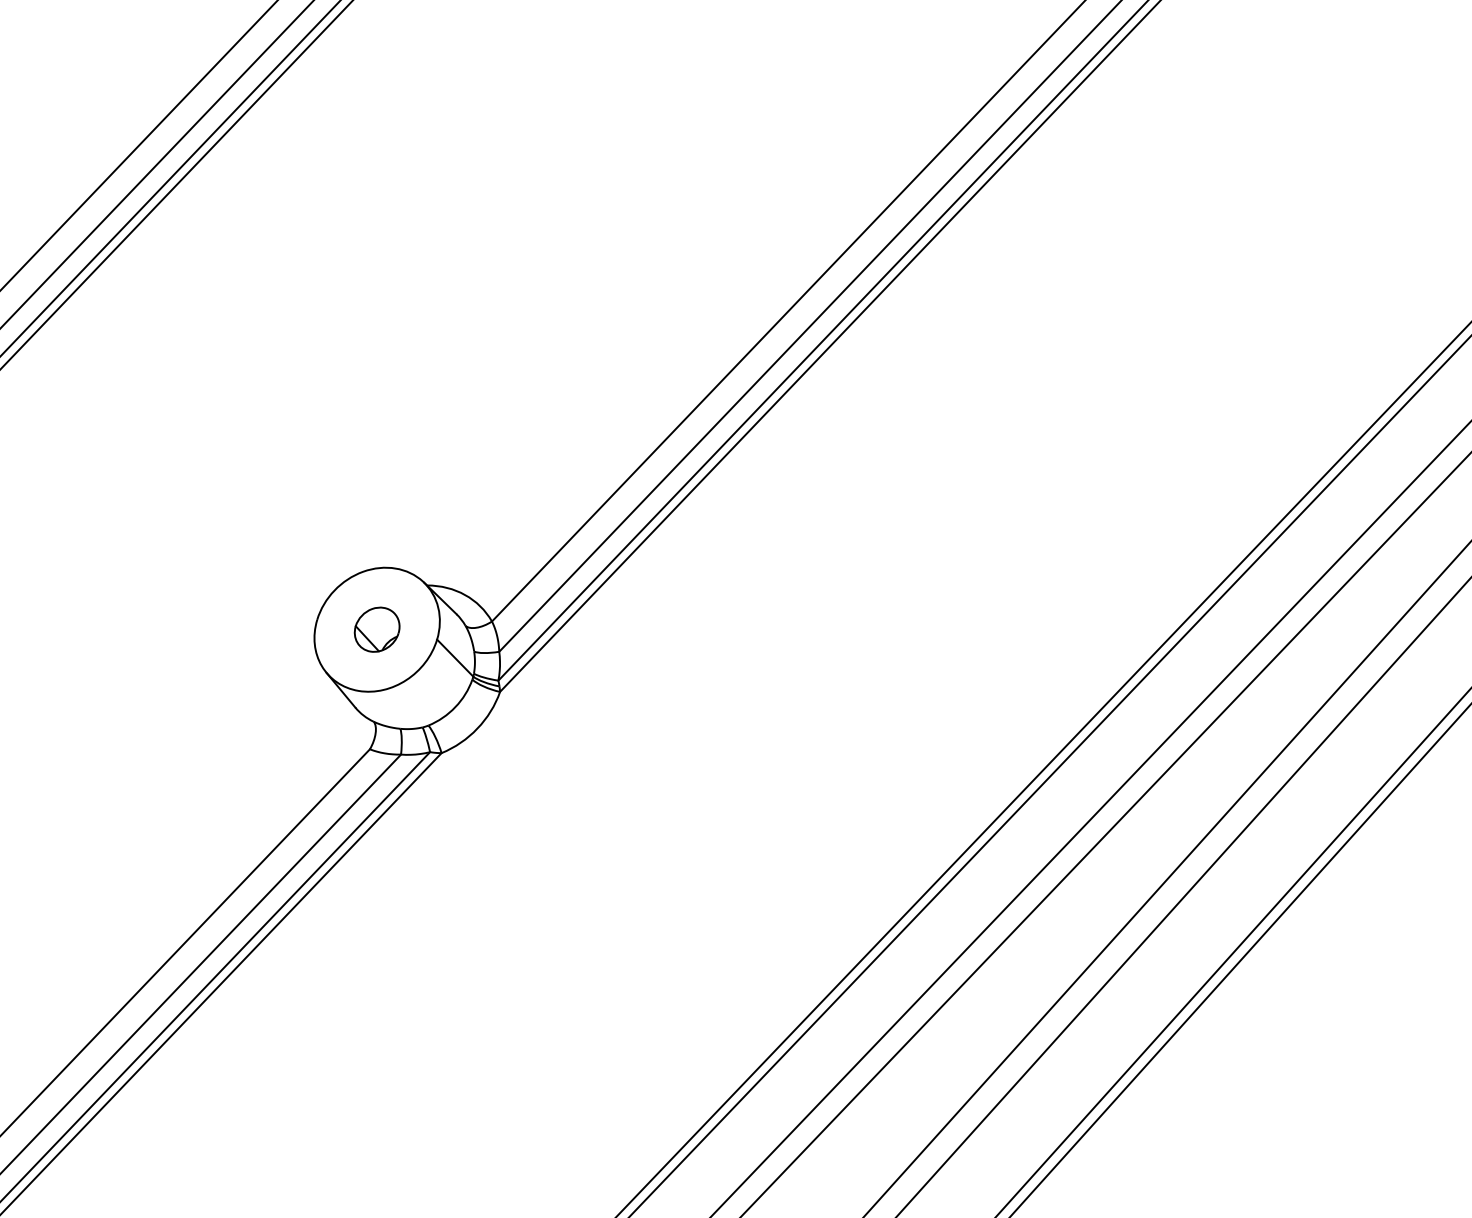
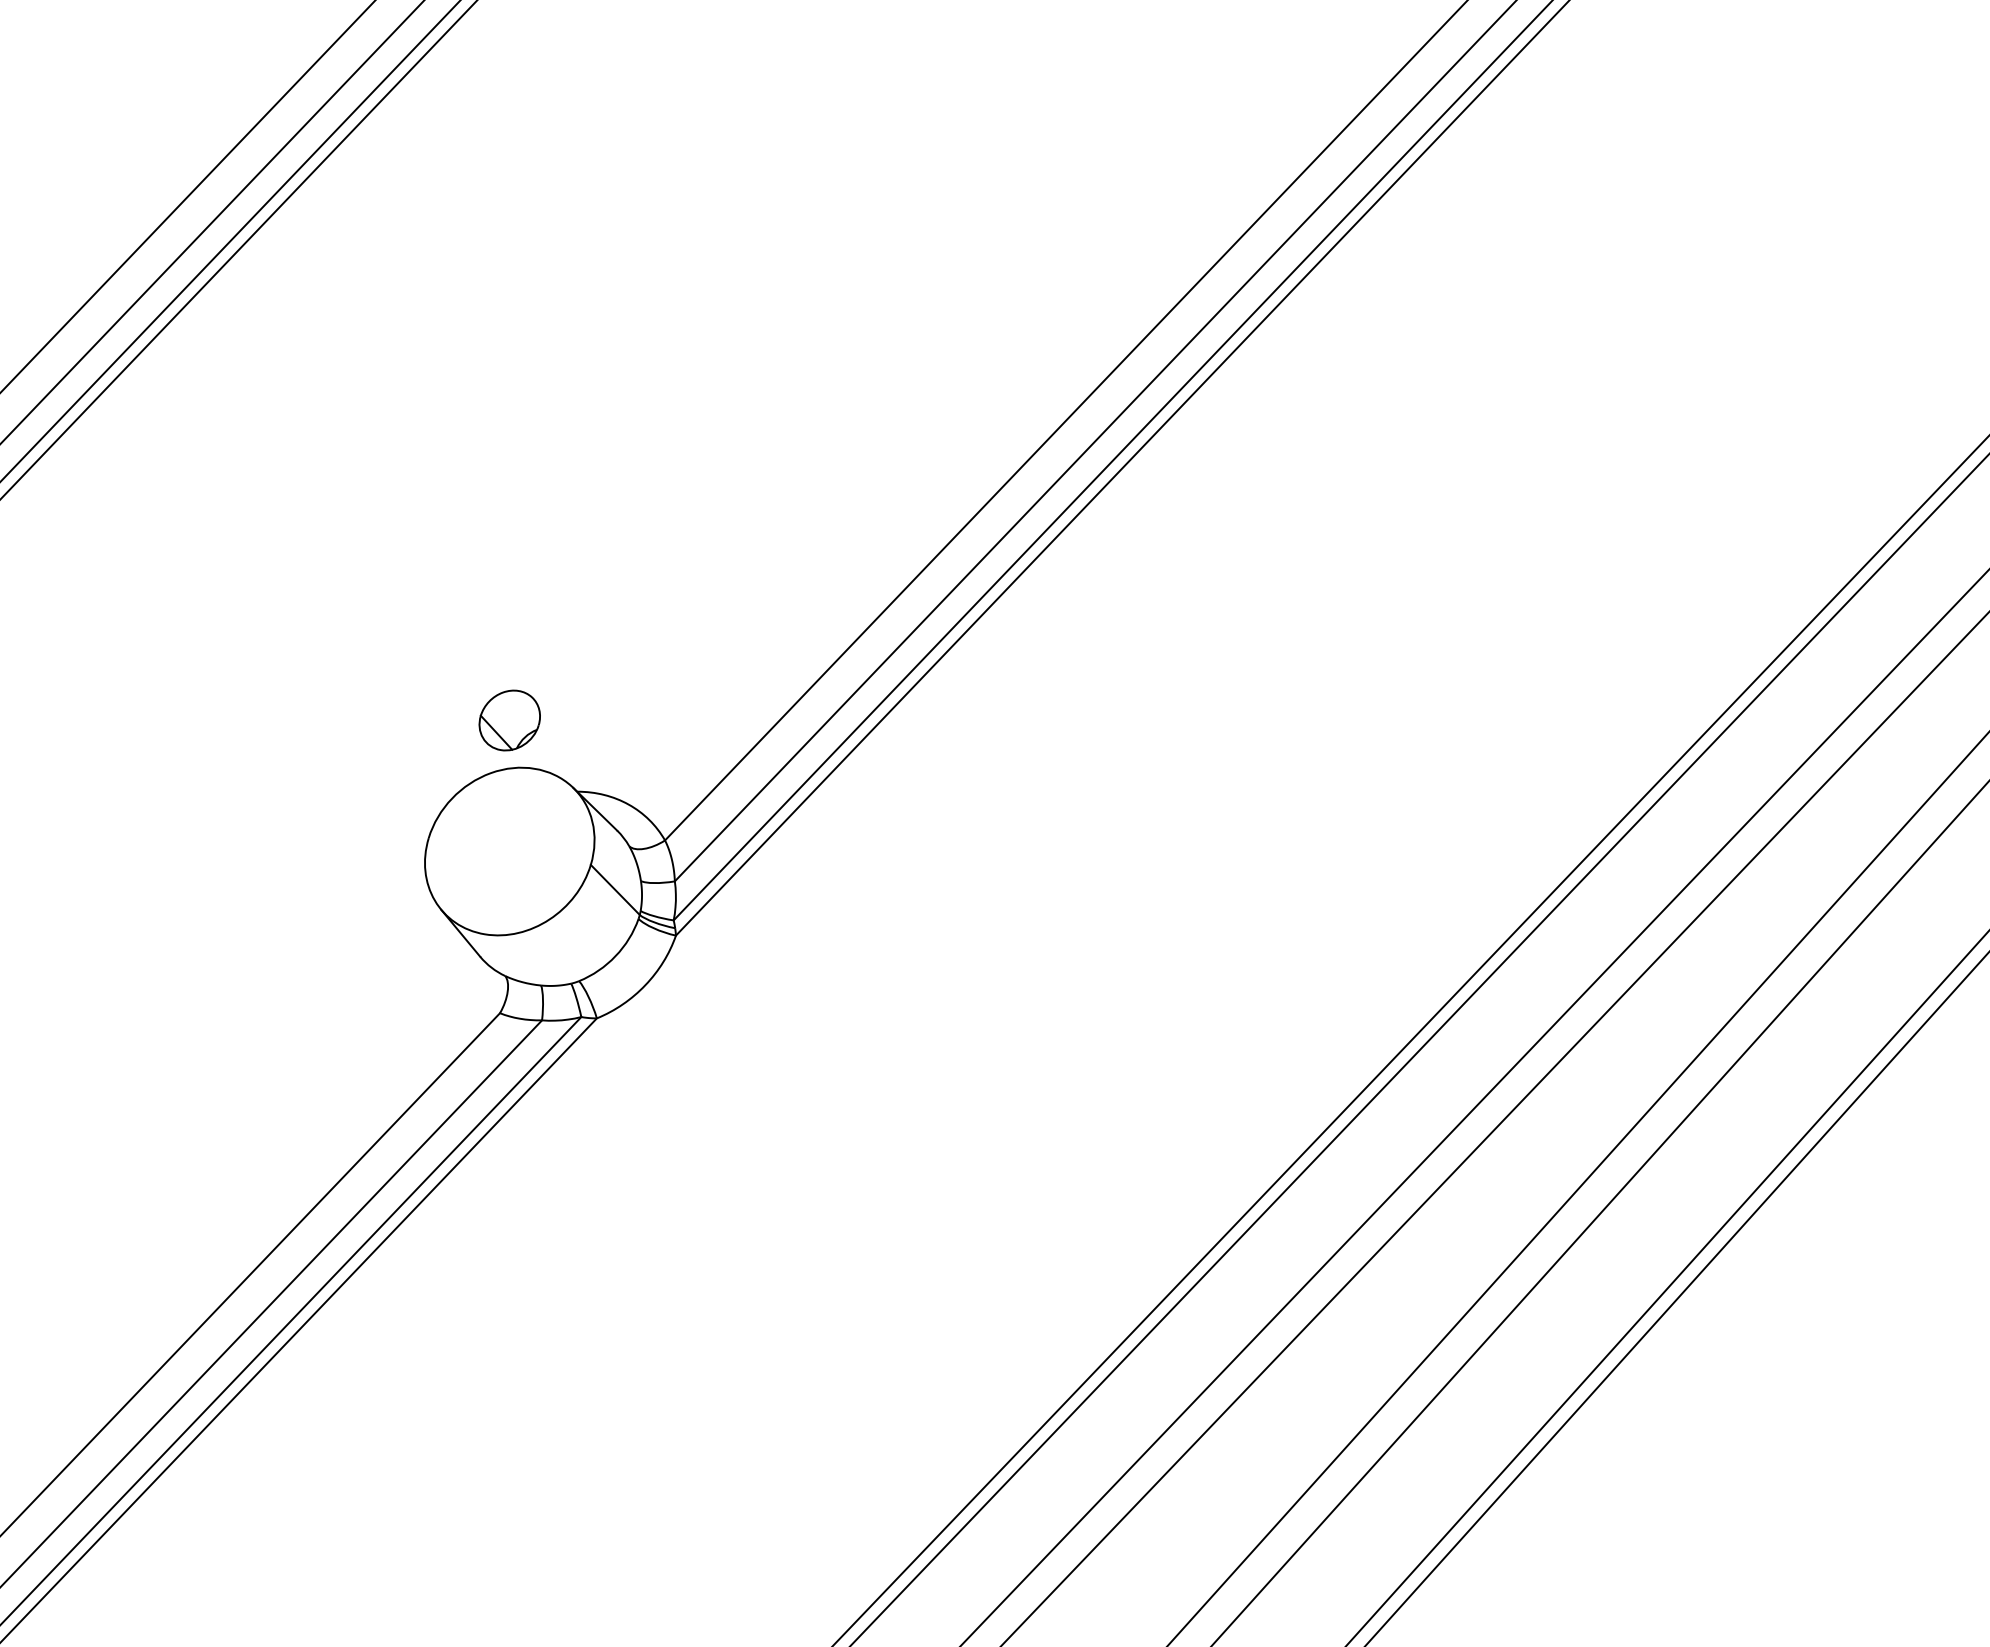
part: (376, 629) -> (509, 720), moved

